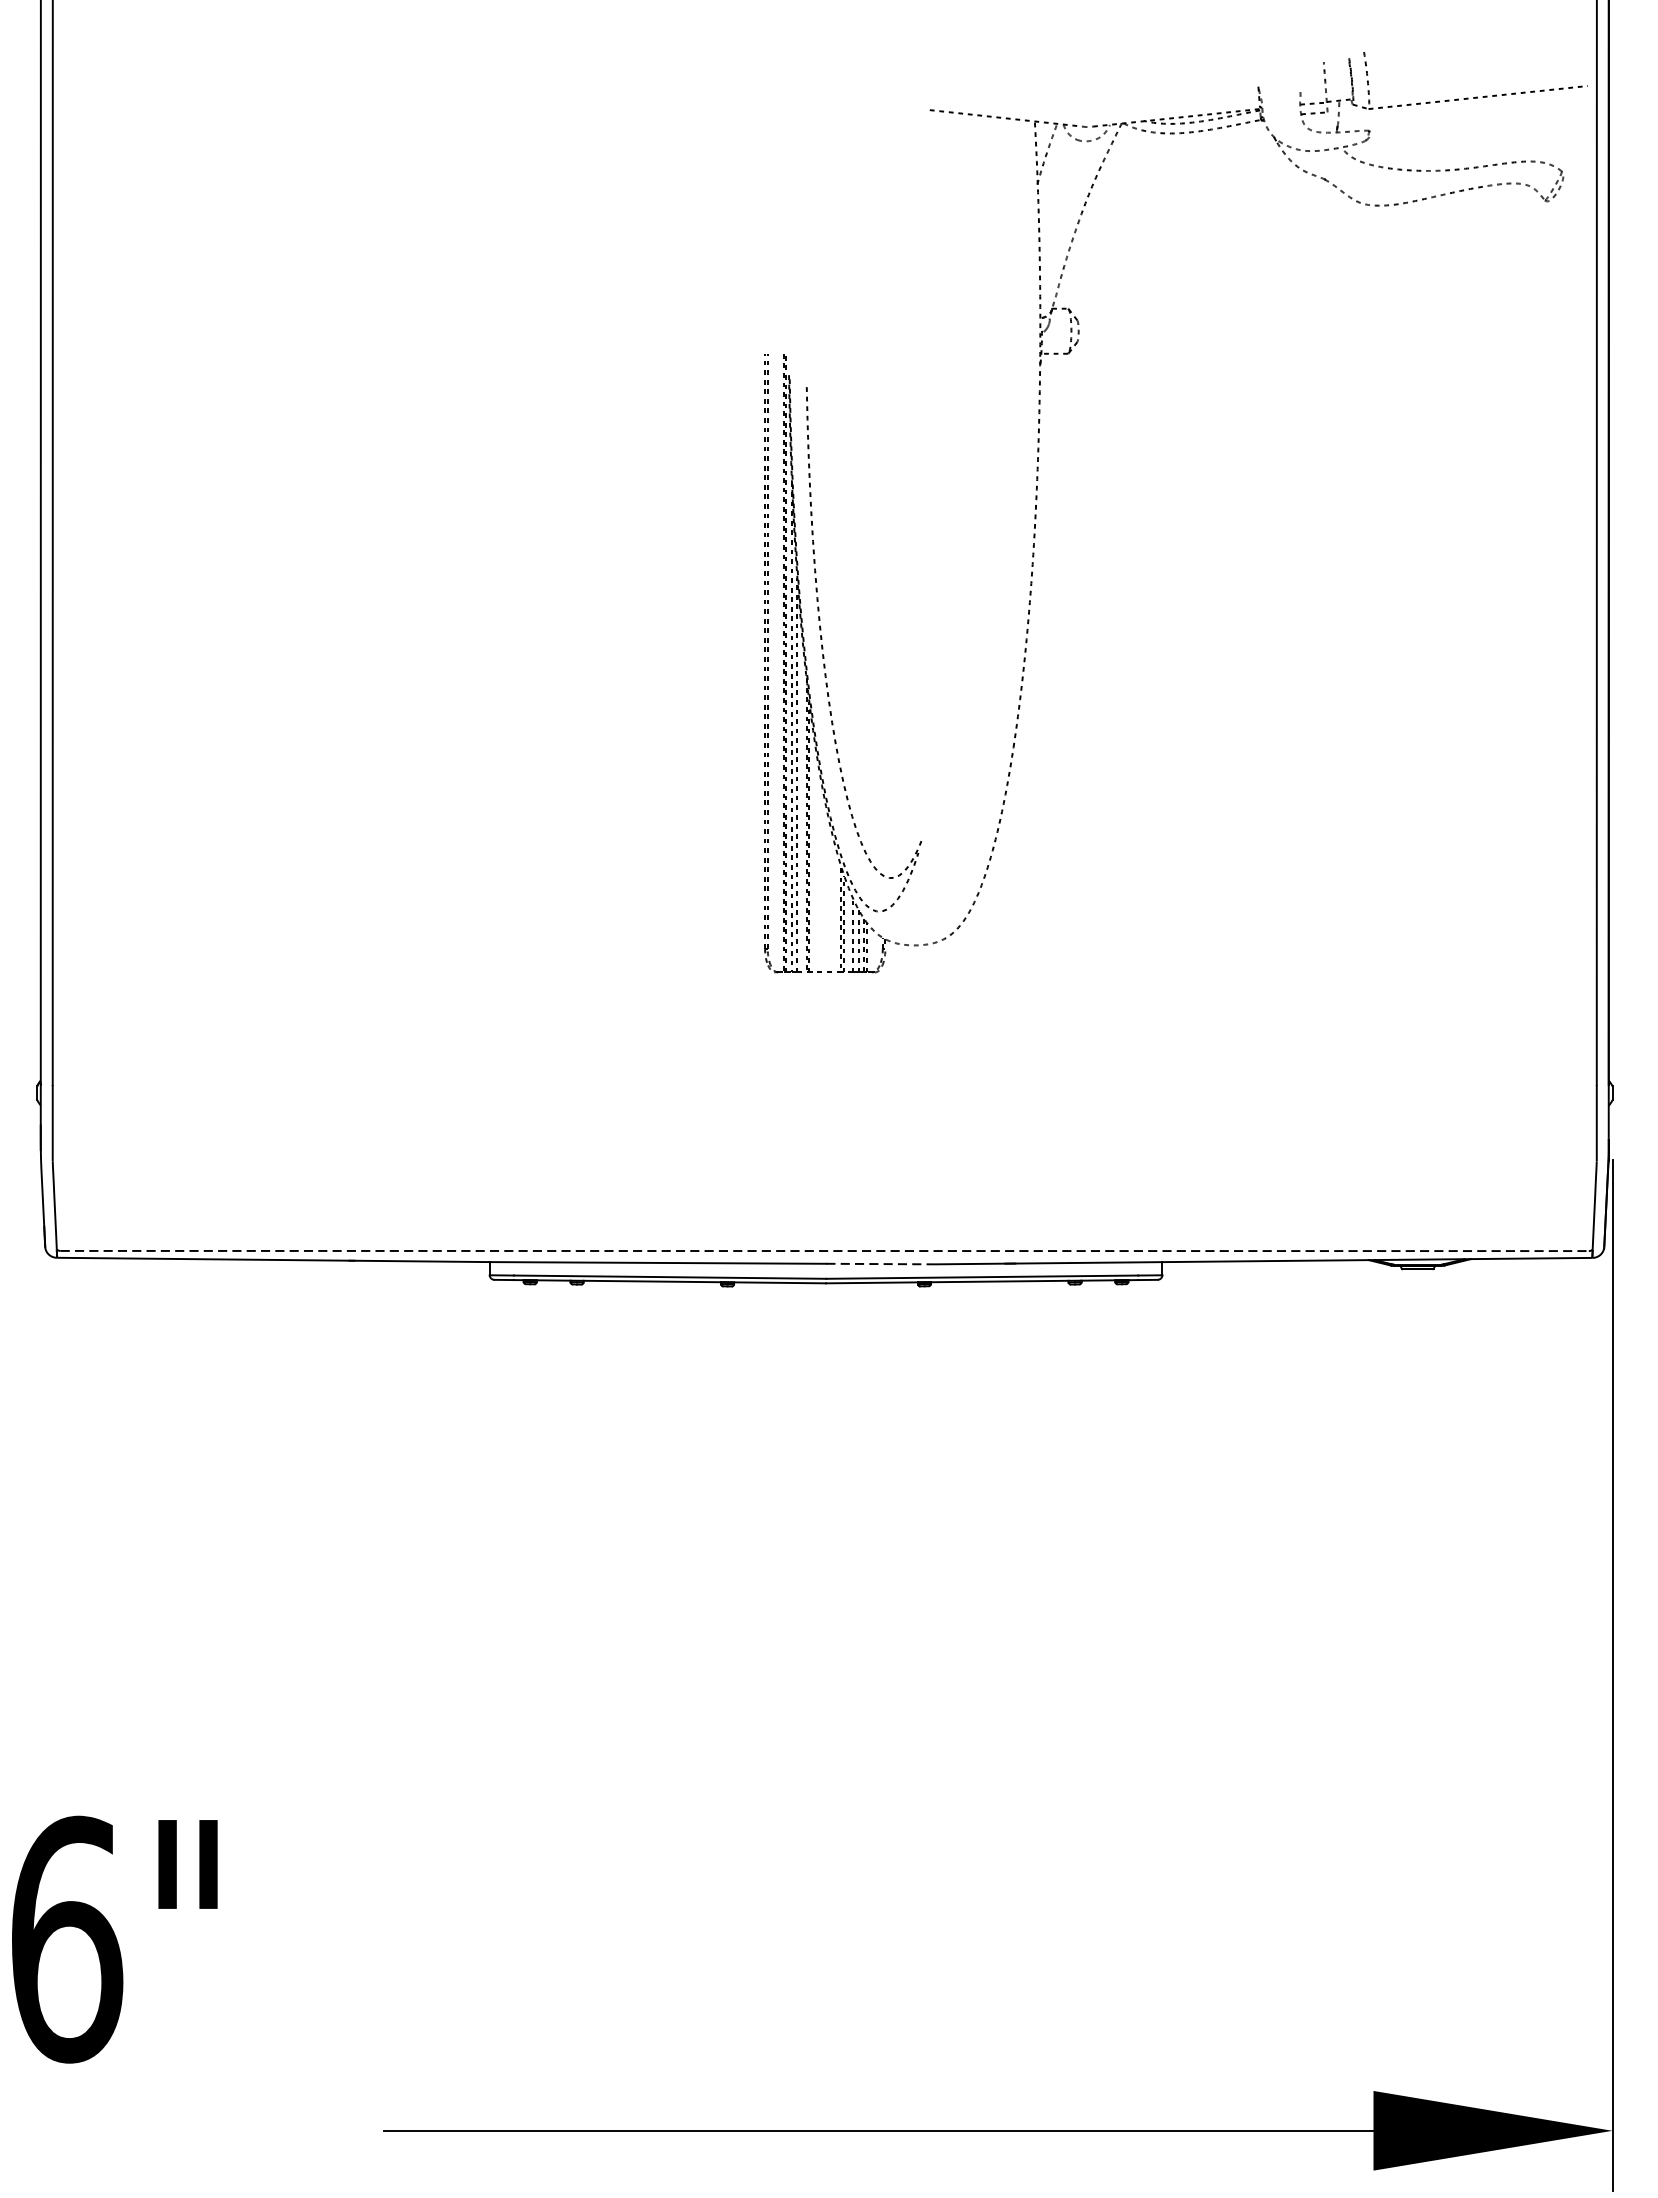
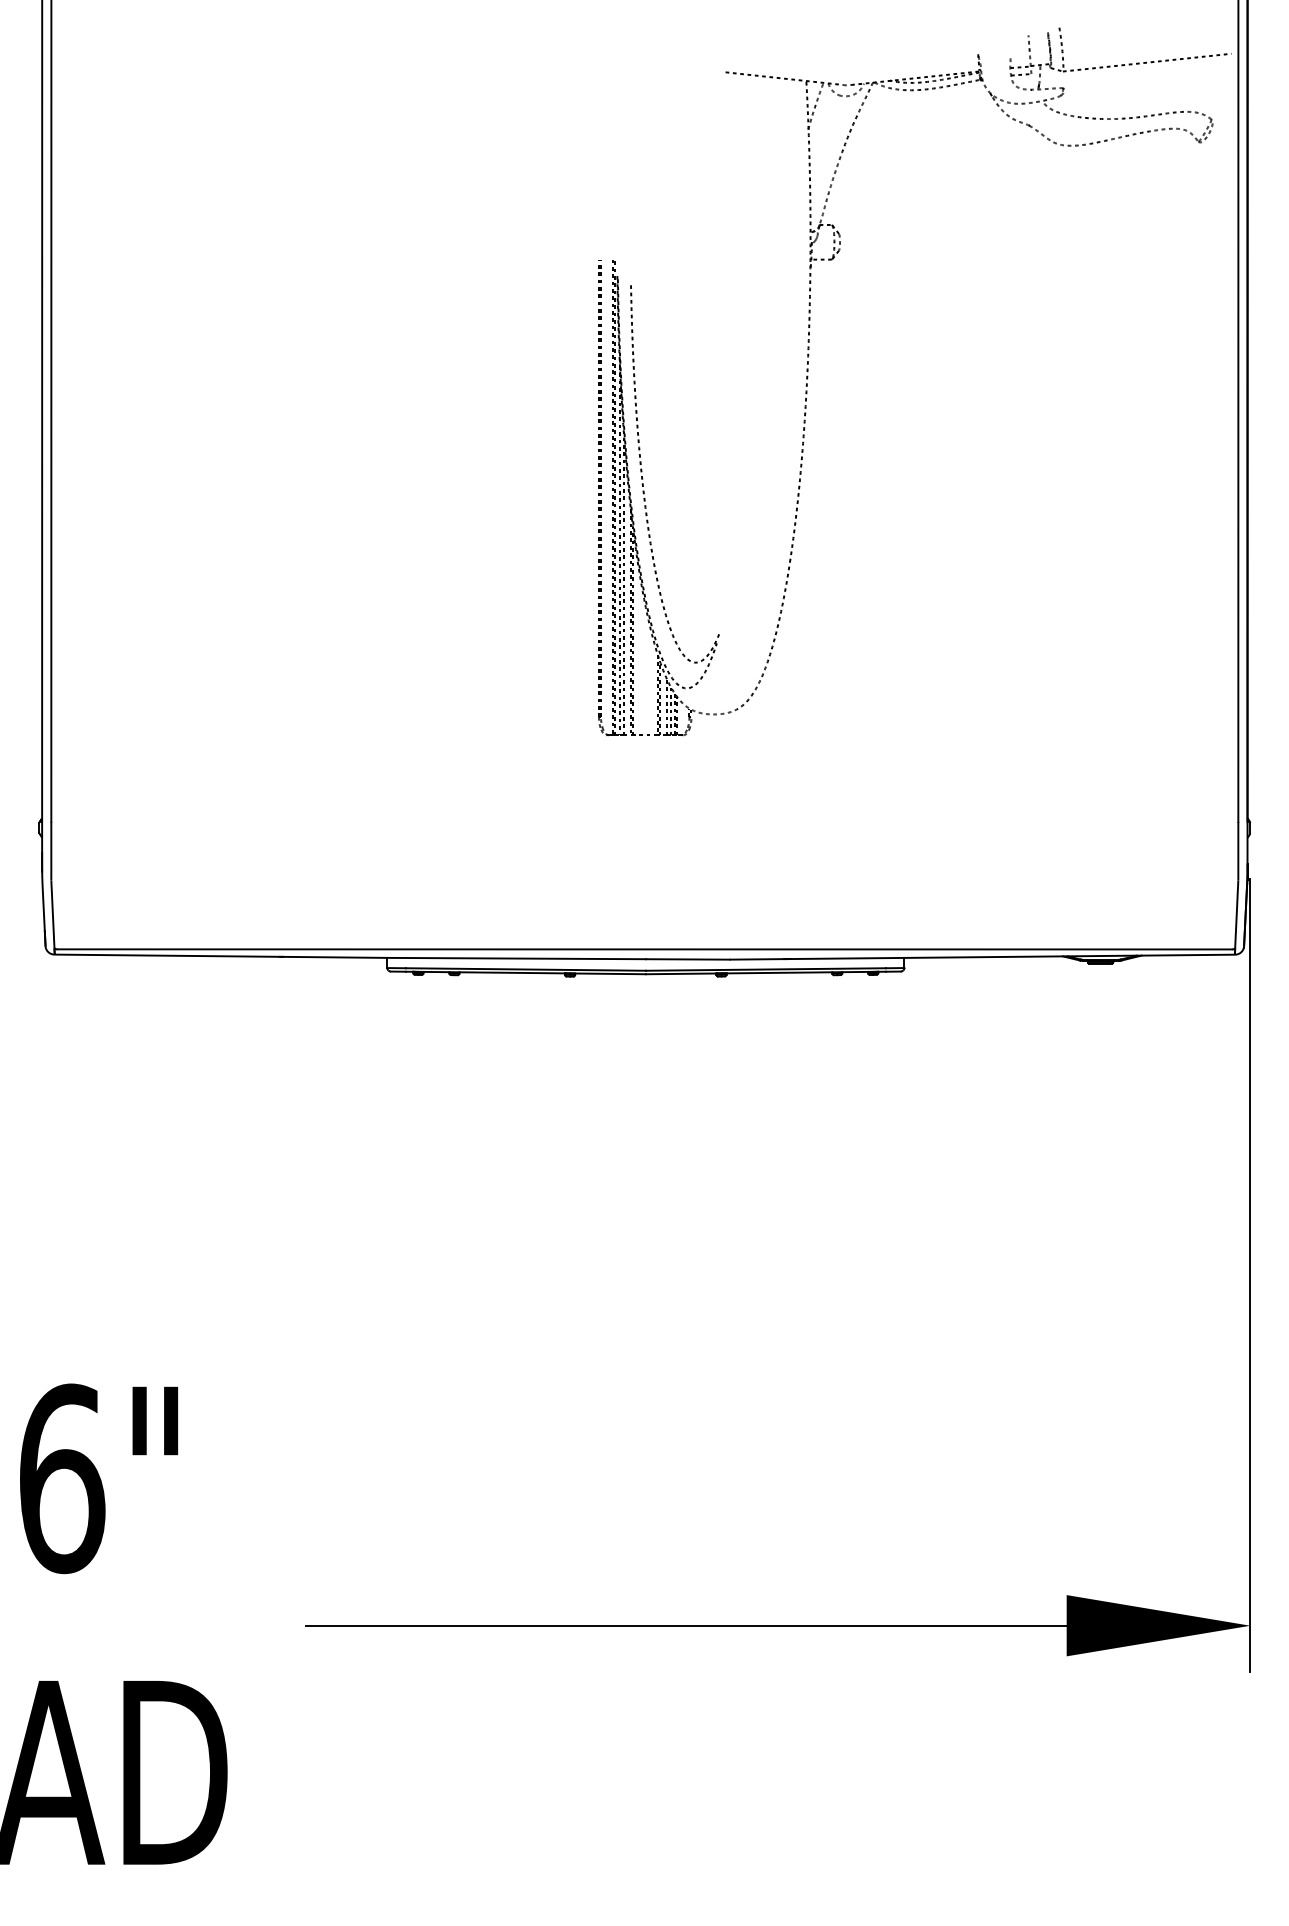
line: (825, 1251) -> (645, 949), dashed -> solid
line: (880, 1264) -> (687, 959), dashed -> solid

